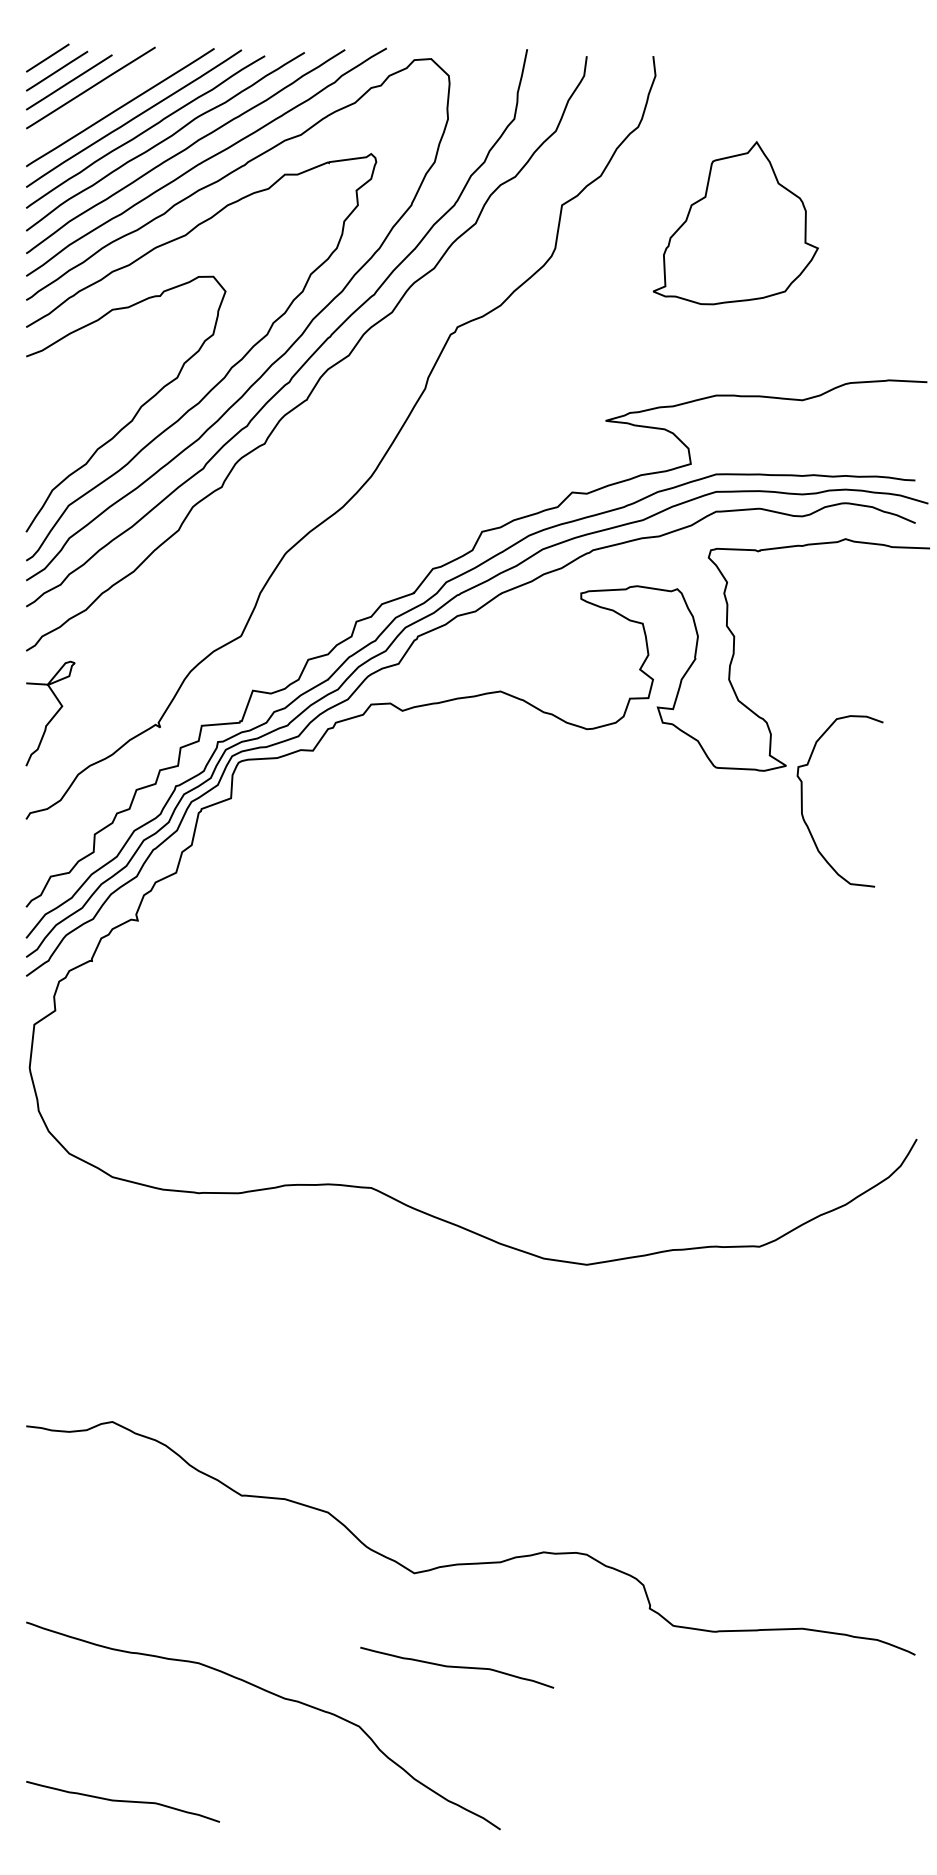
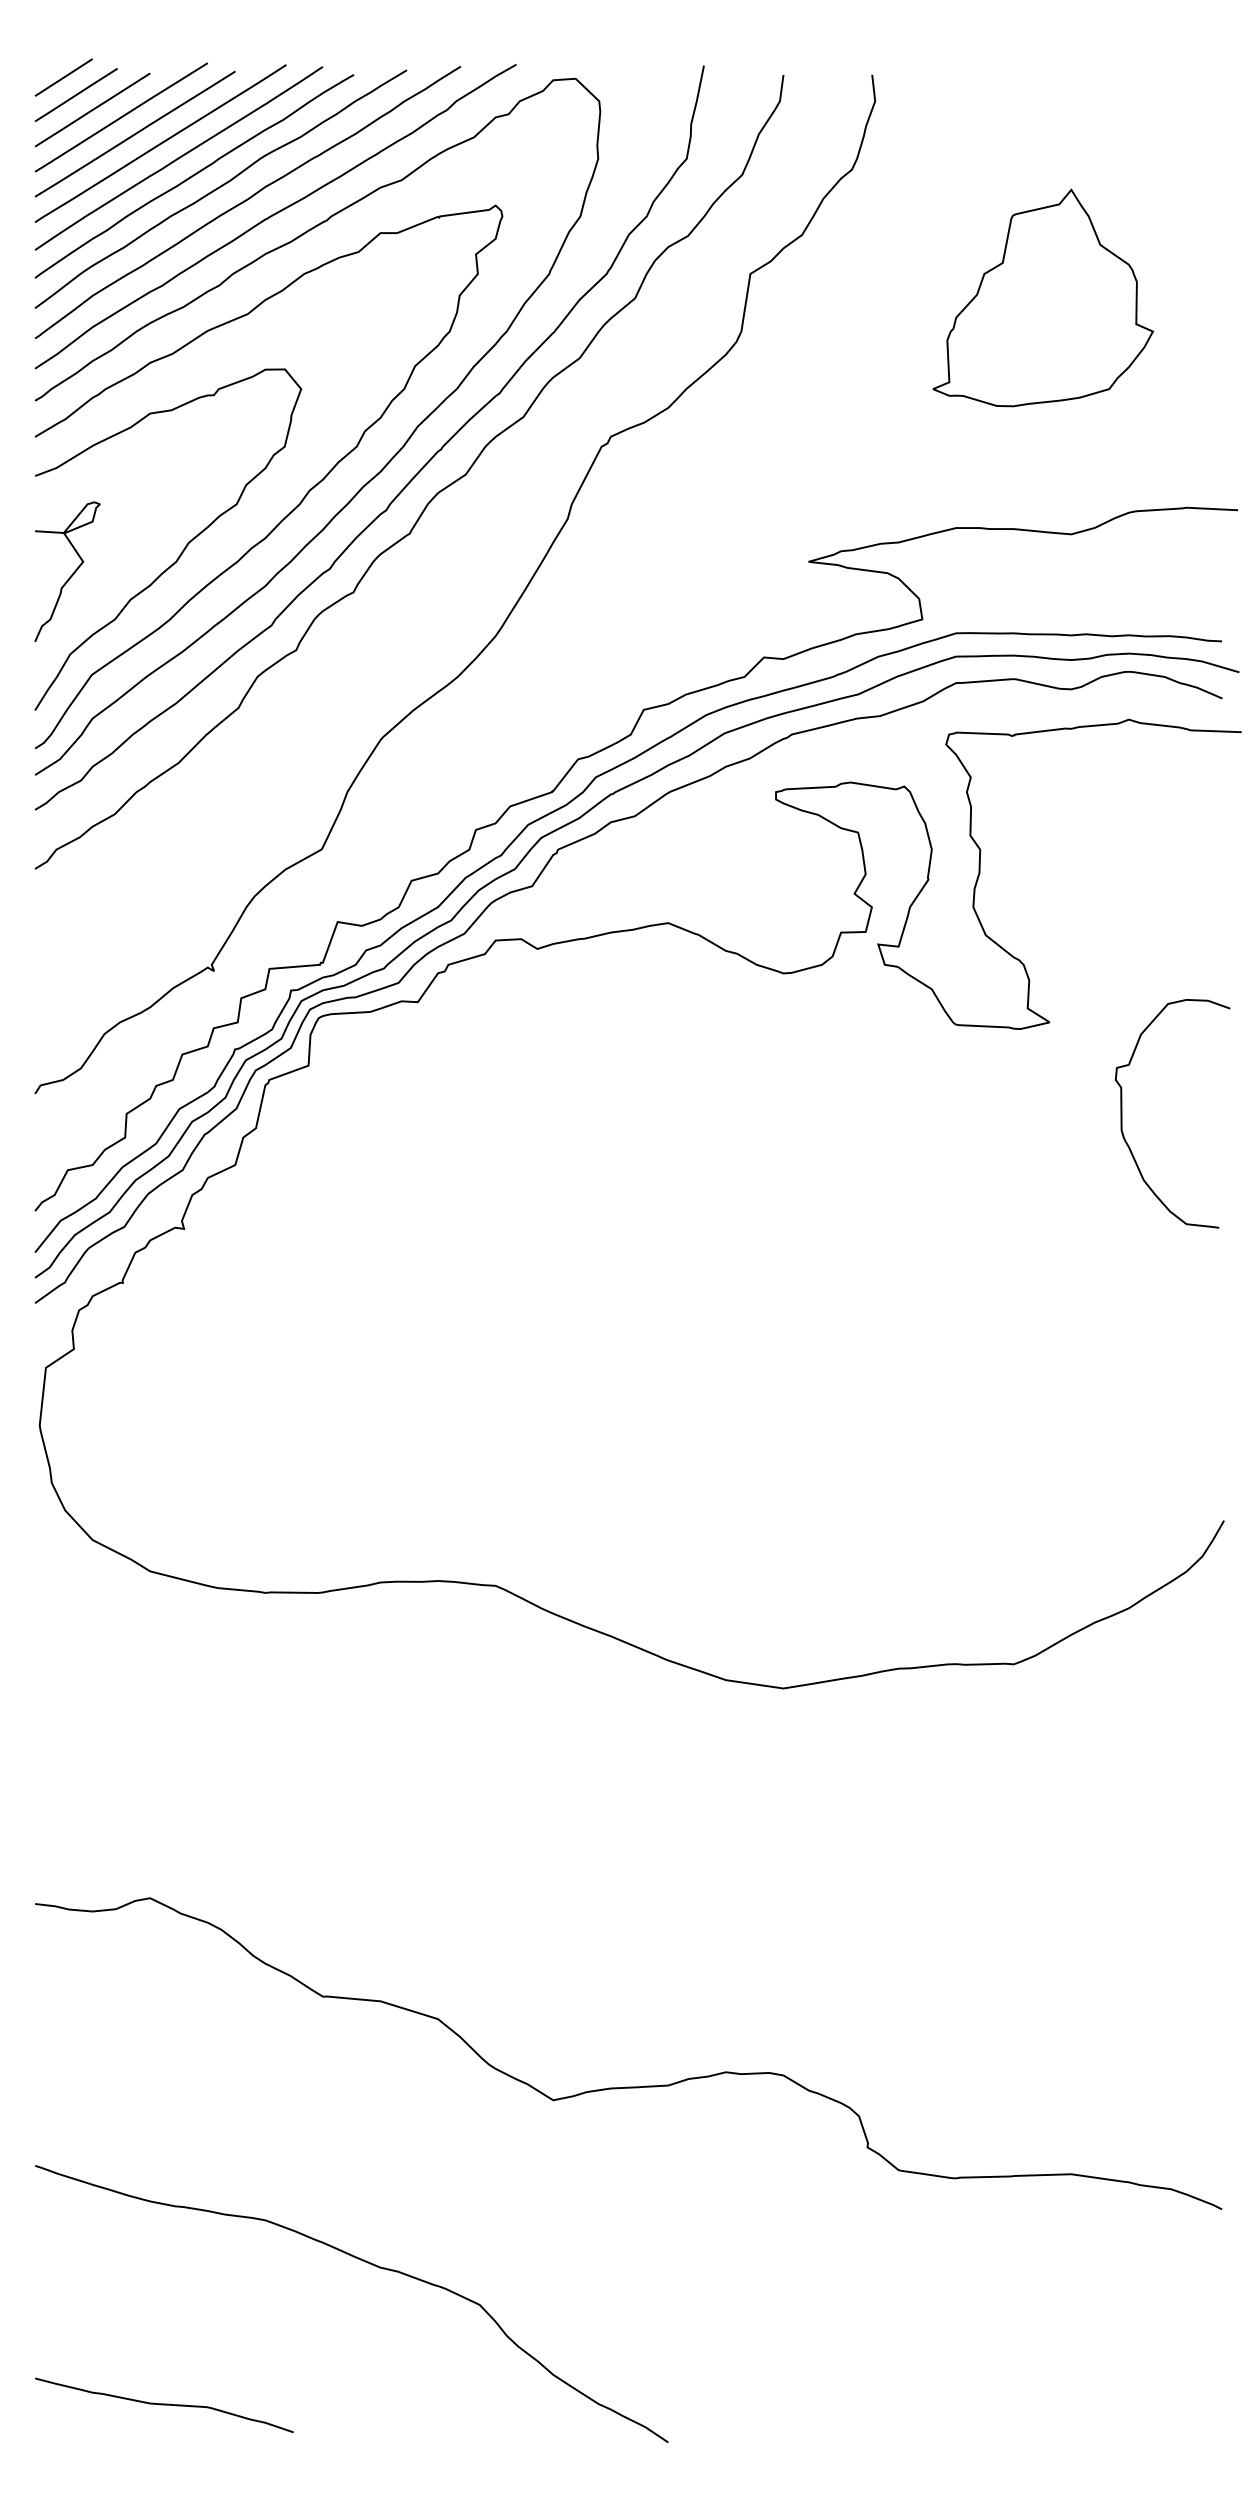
line: (100, 100) -> (134, 133), added
part: (735, 222) -> (1043, 297), moved
curve: (53, 715) -> (71, 574), moved
curve: (802, 801) -> (1122, 1113), moved
curve: (457, 1667) -> (610, 2226), removed

